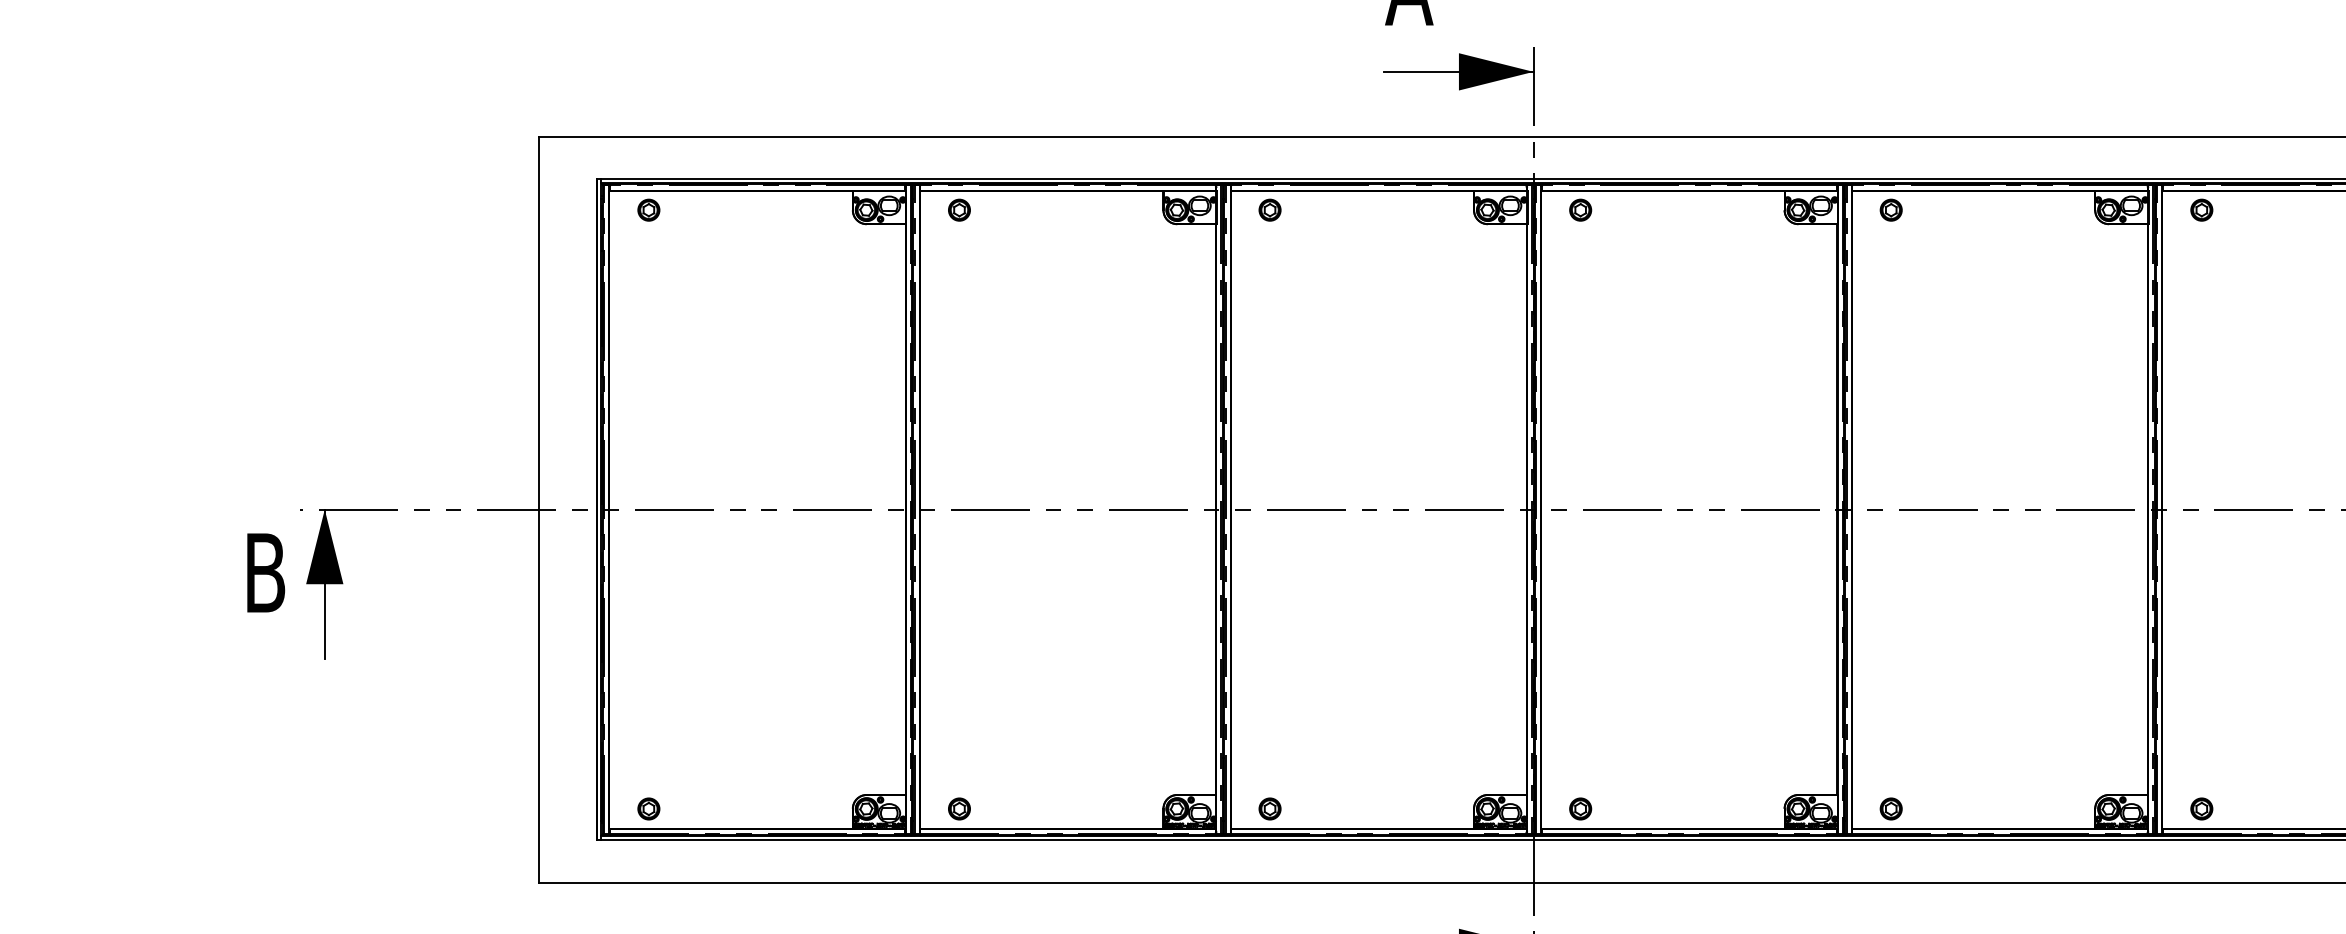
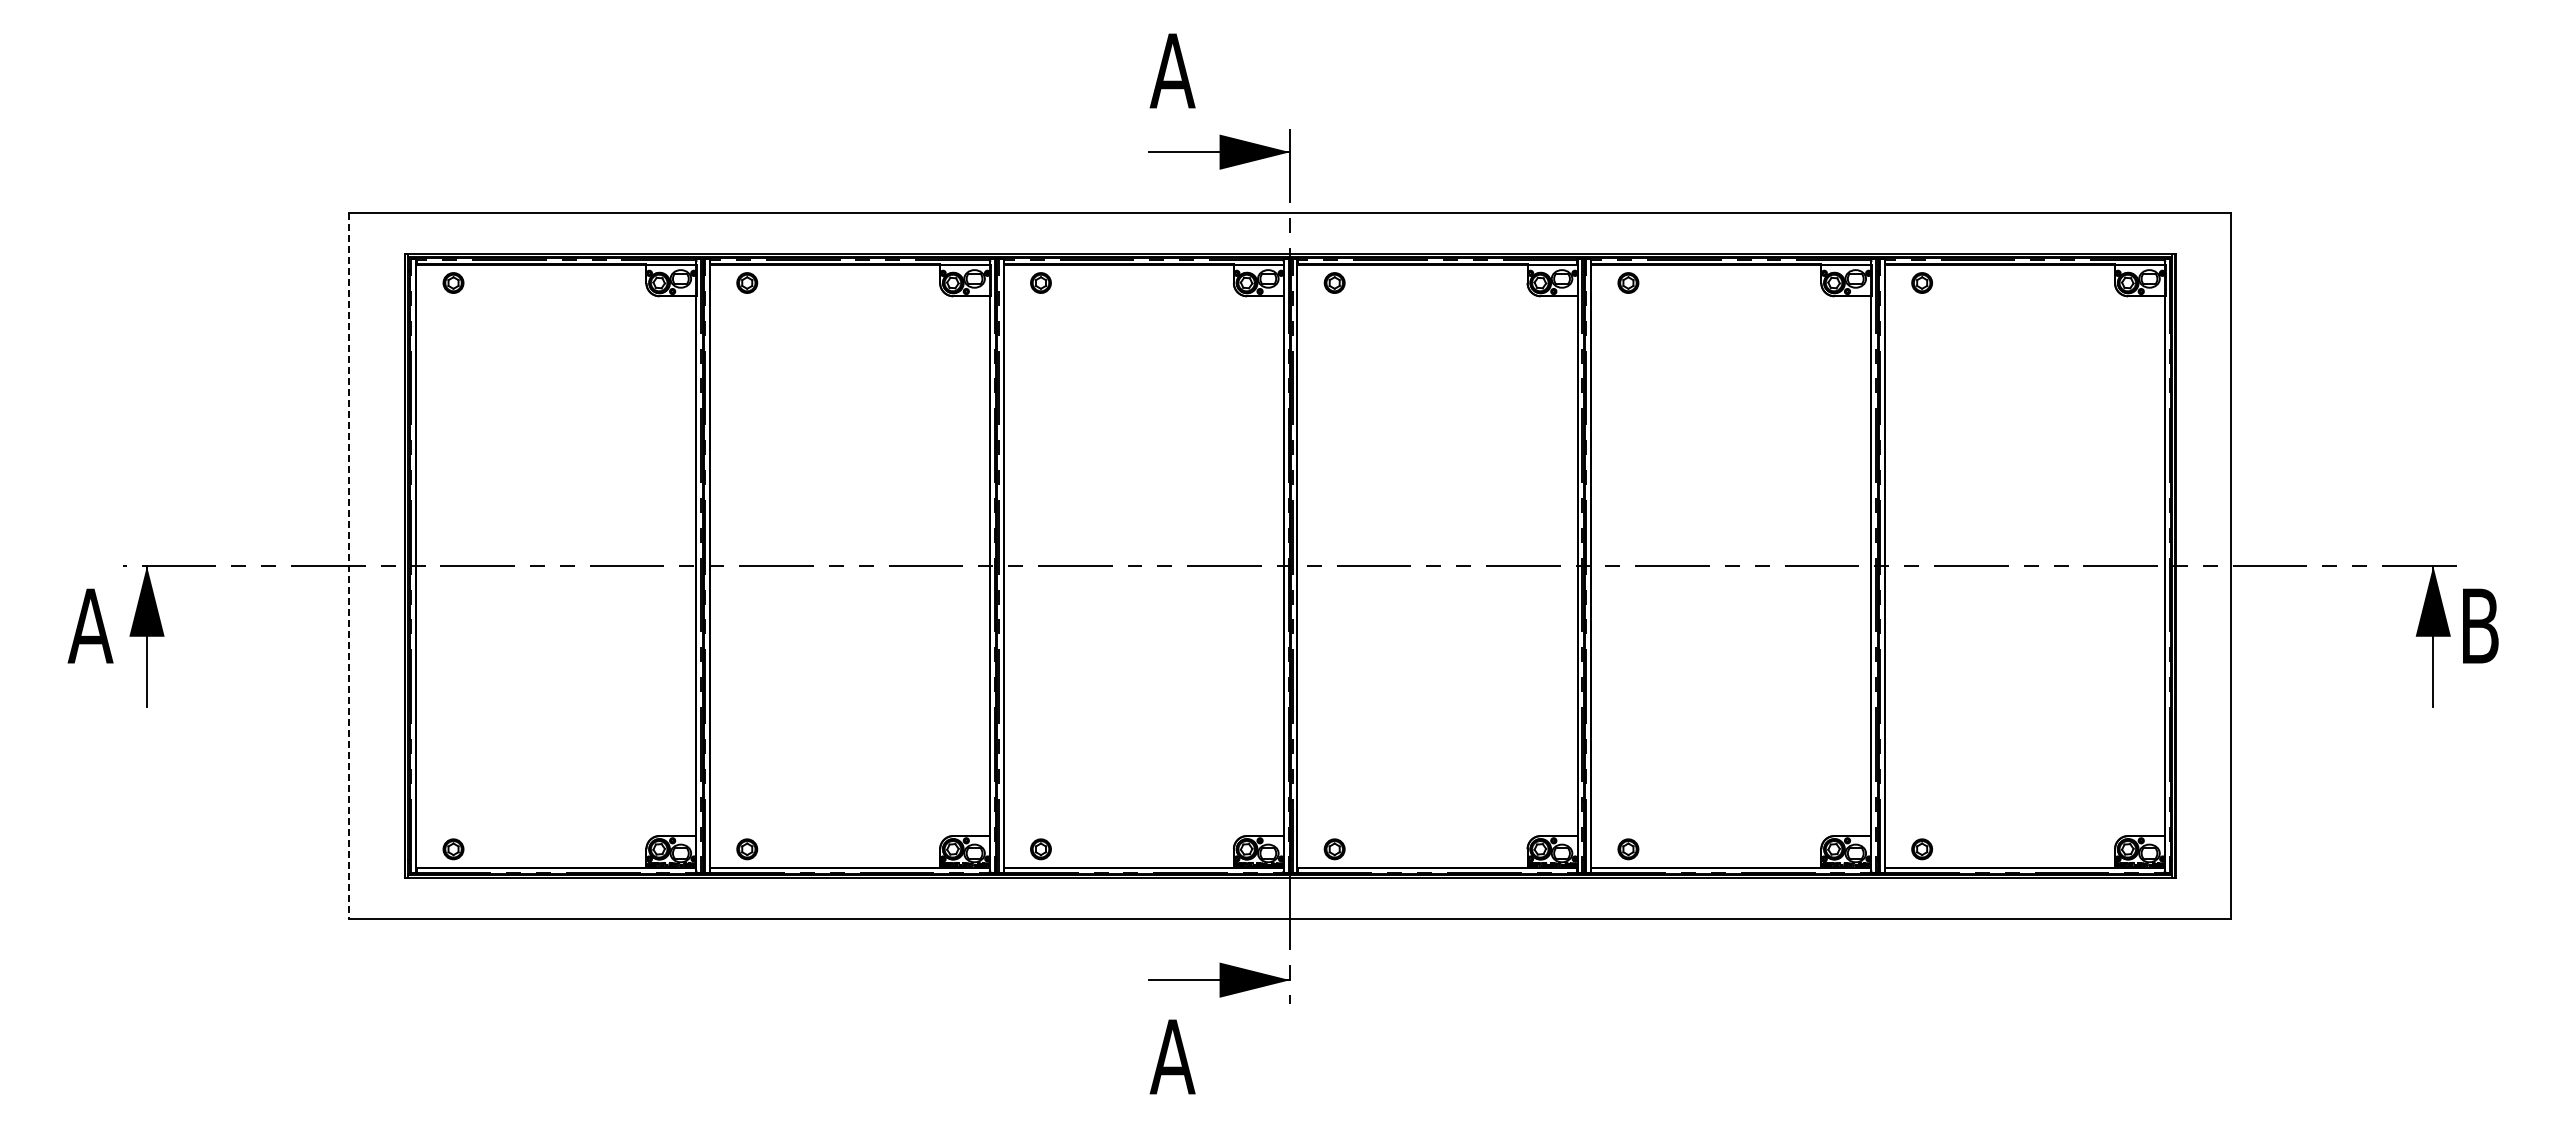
line: (538, 509) -> (349, 566), solid -> dashed
text: (265, 572) -> (90, 625), B -> A

